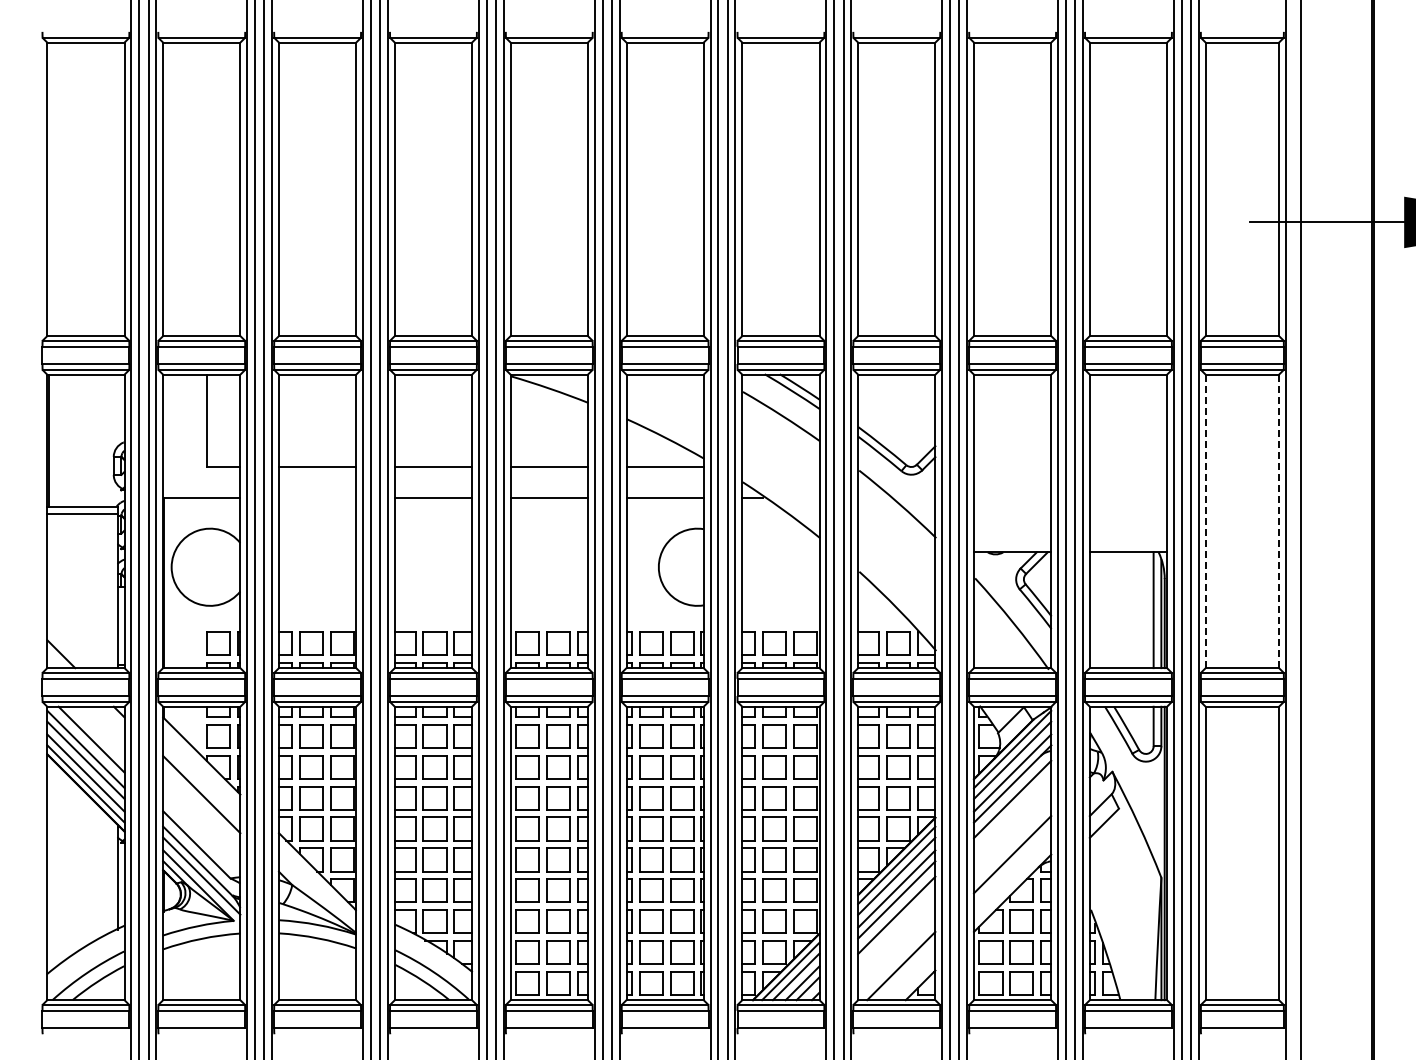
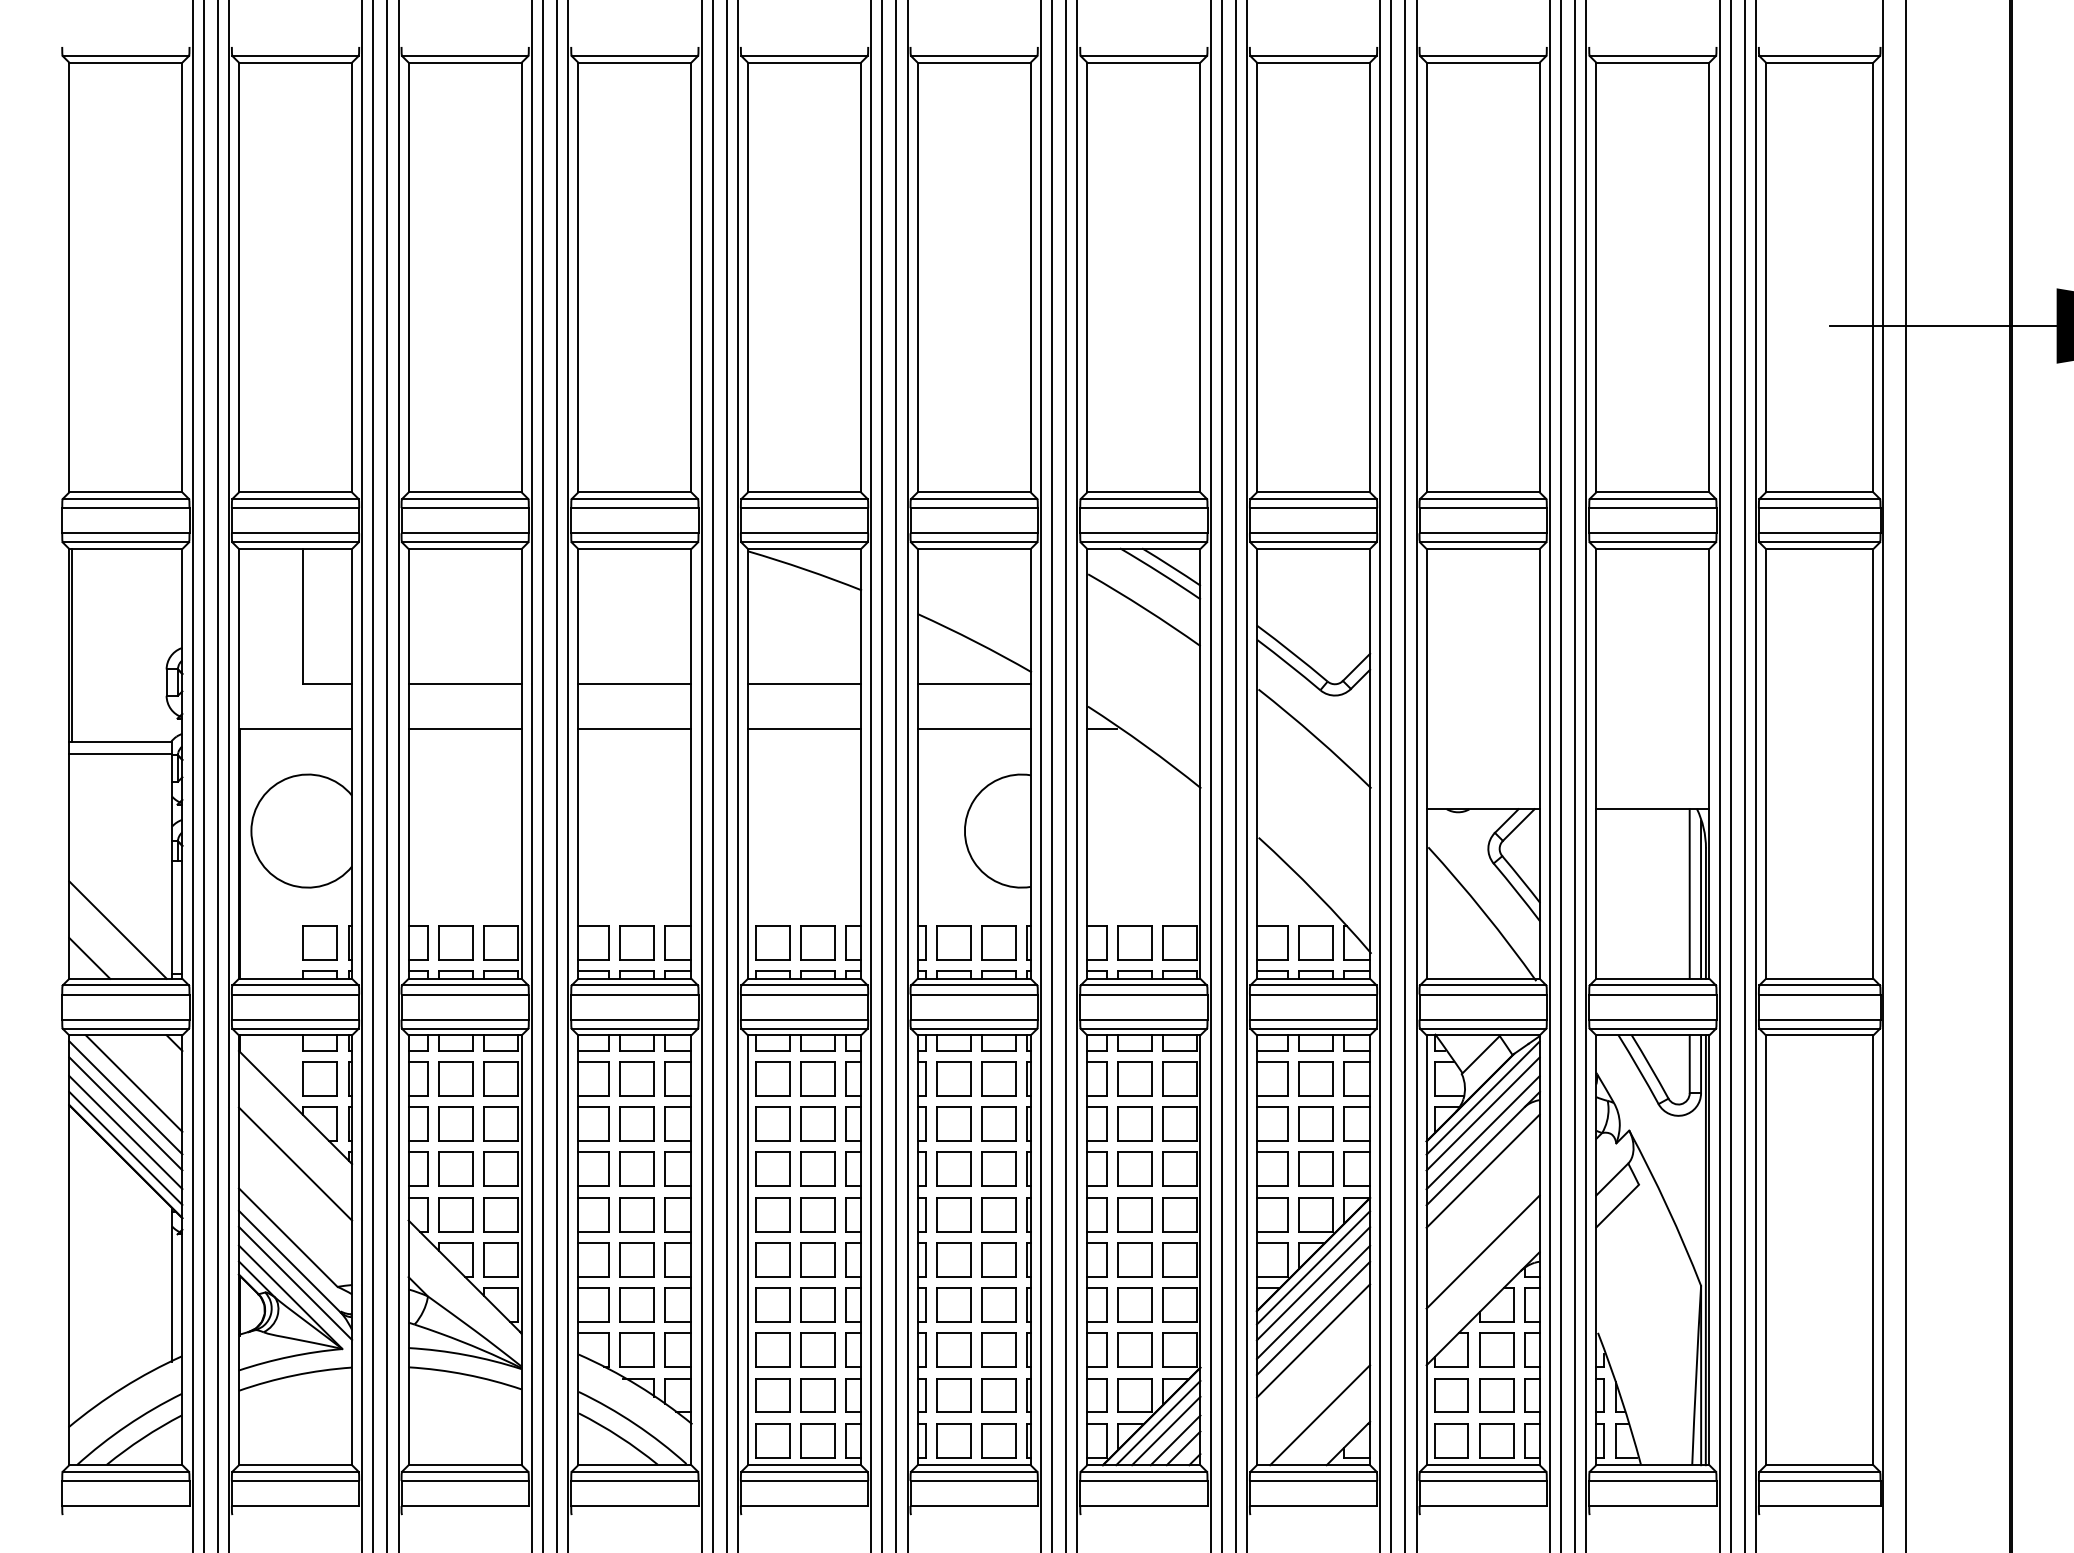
line: (317, 497) -> (465, 728), added
line: (1205, 521) -> (1765, 764), dashed -> solid
line: (1279, 521) -> (1874, 764), dashed -> solid
line: (80, 634) -> (117, 929), added

